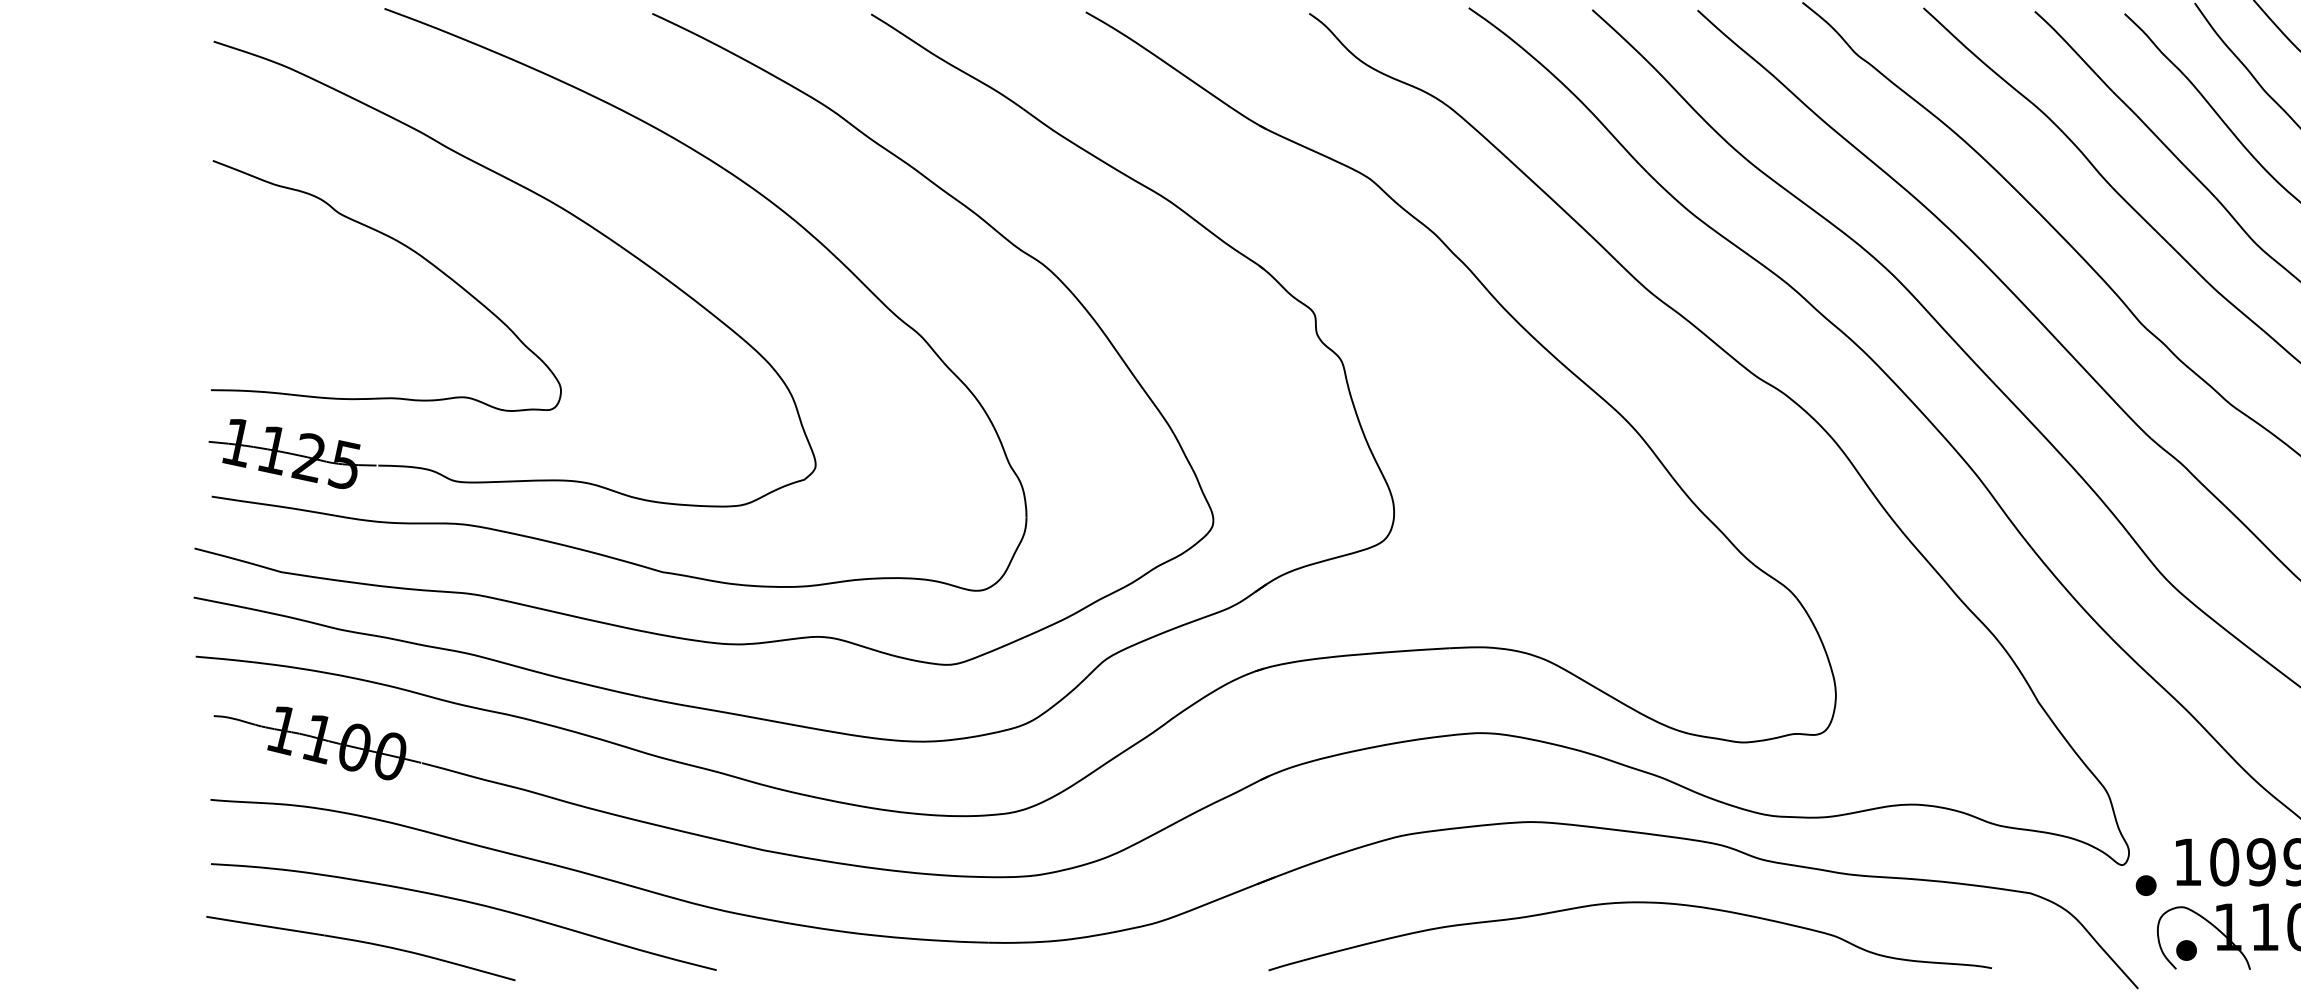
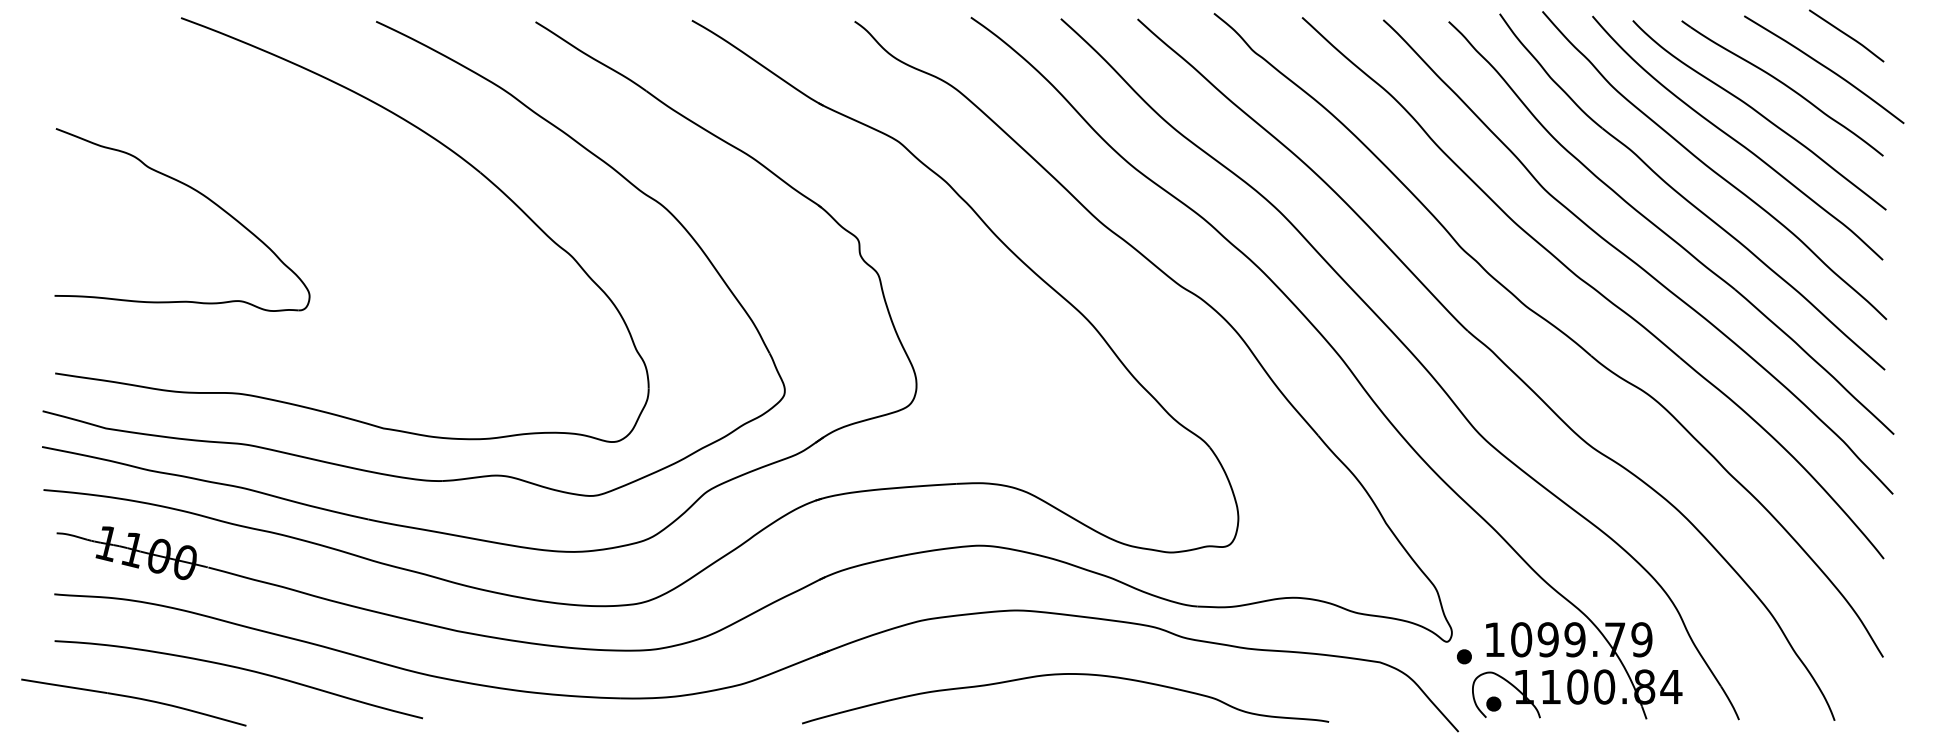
part: (556, 207) -> (306, 162), removed
curve: (1624, 904) -> (1061, 675), moved
part: (360, 948) -> (133, 702), moved

